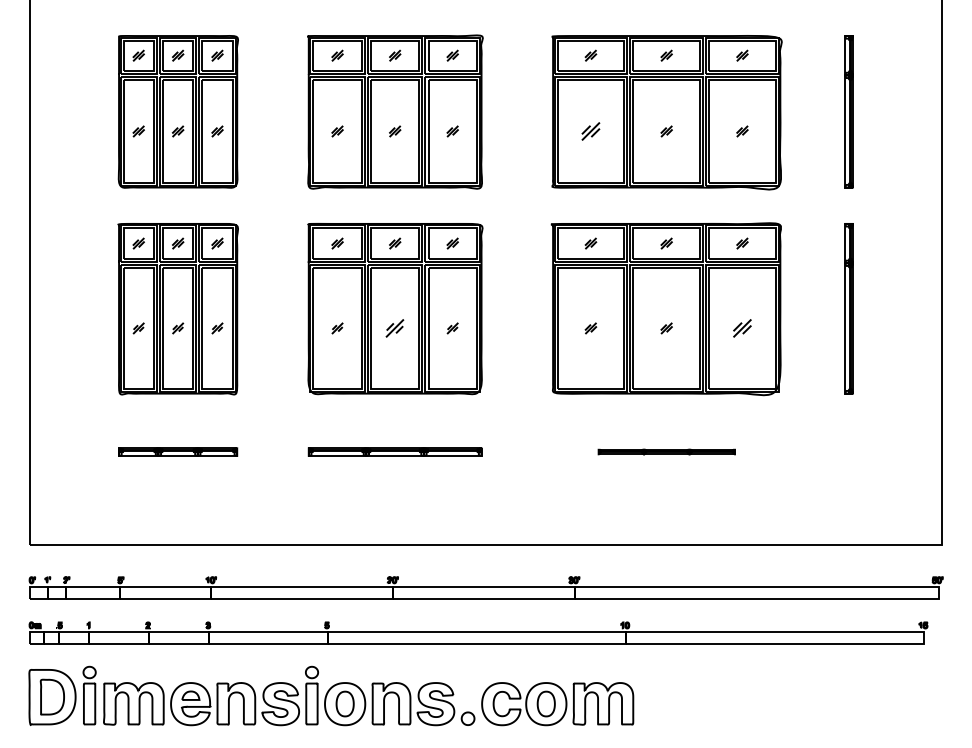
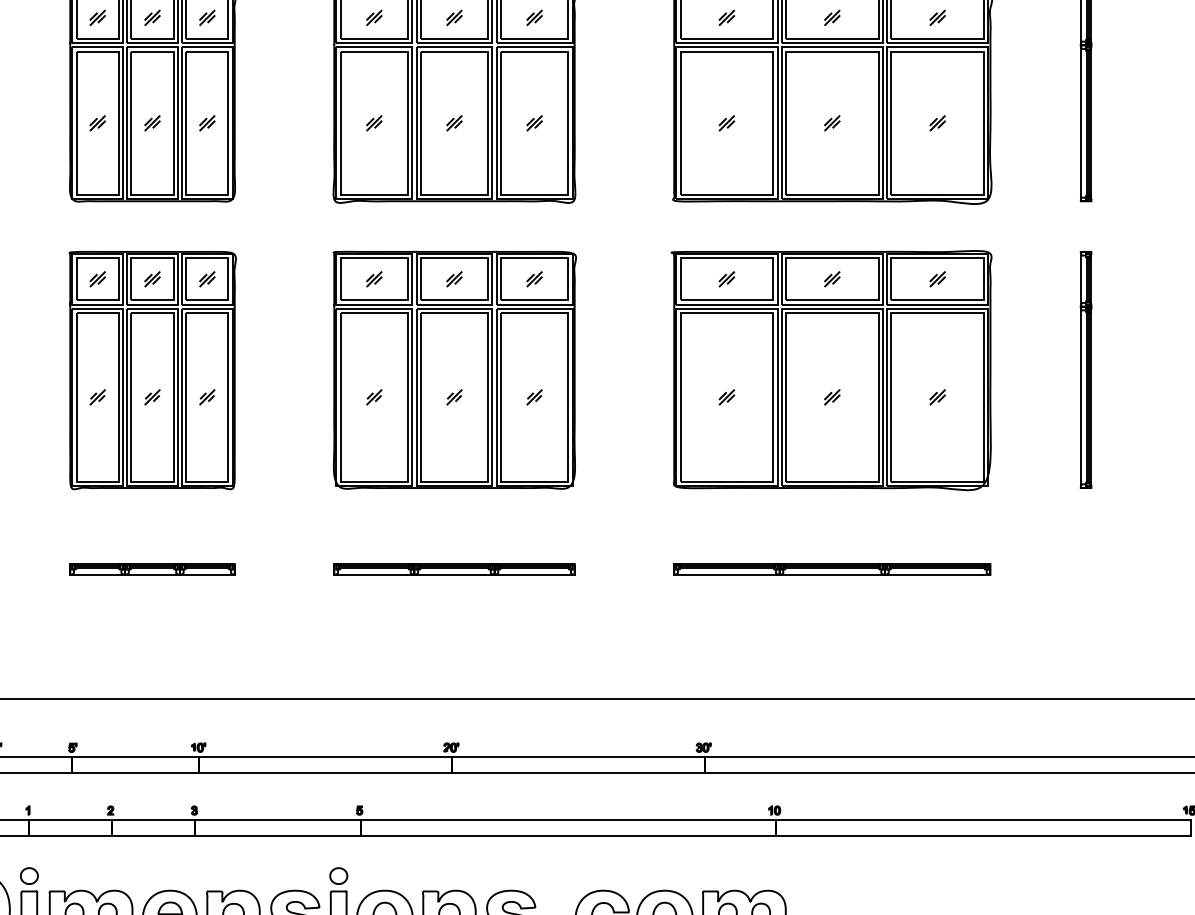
part: (590, 131) -> (726, 123), size x0.62
part: (395, 328) -> (454, 397), size x0.62
part: (742, 328) -> (937, 397), size x0.62
part: (666, 451) -> (832, 568), size x1.67

